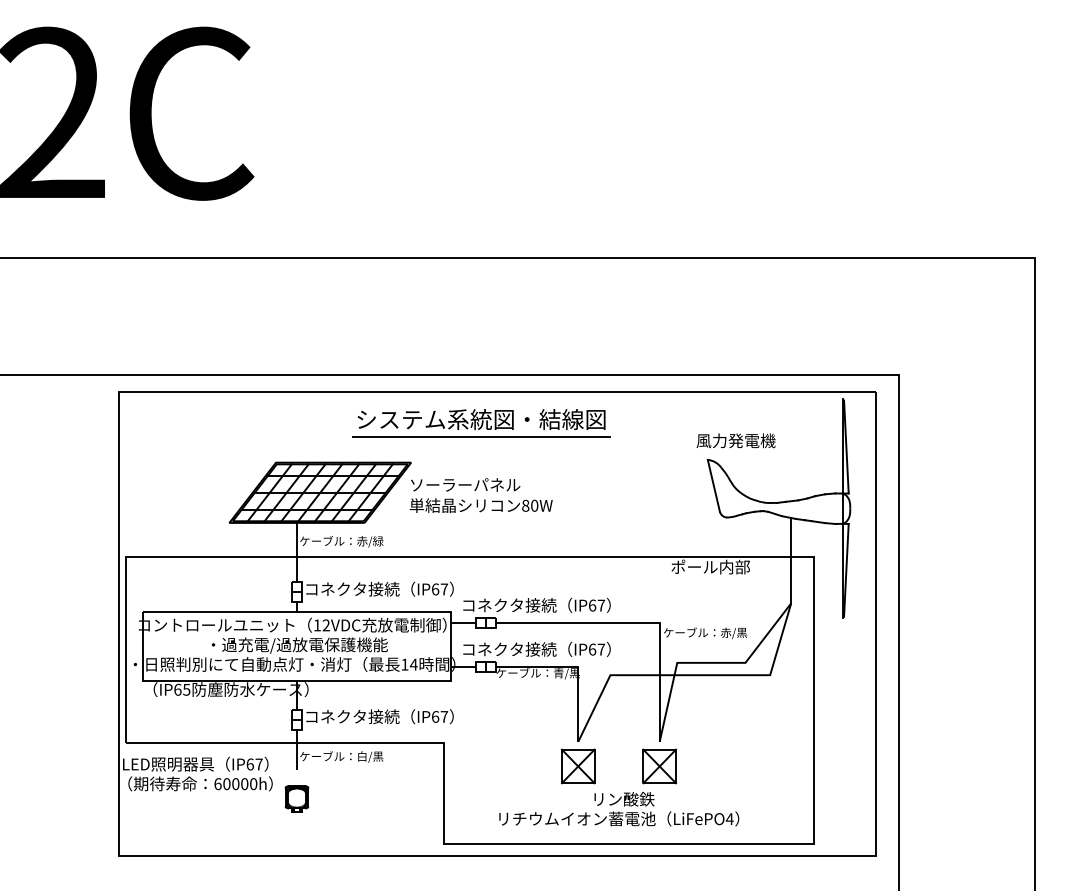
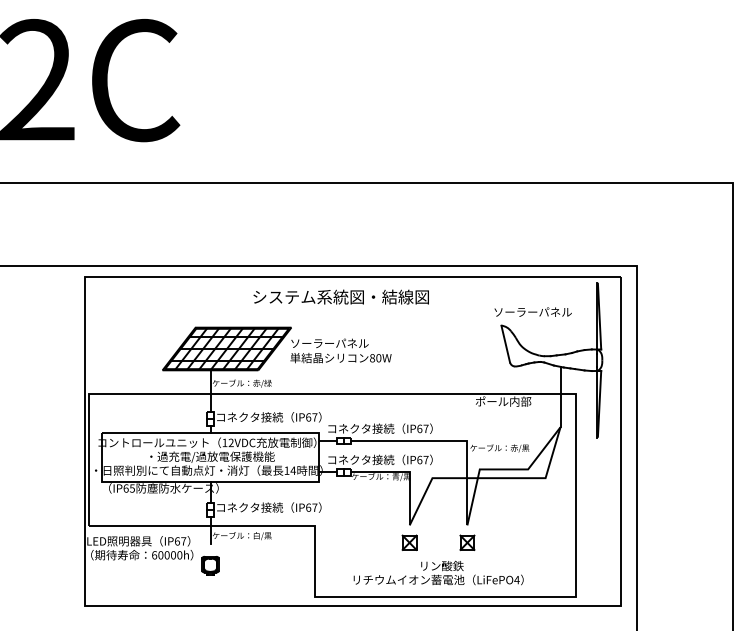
line: (481, 436) -> (341, 309), removed
text: (751, 440) -> (532, 311), 風力発電機 -> ソーラーパネル
part: (577, 766) -> (409, 542), size x0.6
part: (659, 766) -> (467, 542), size x0.6

